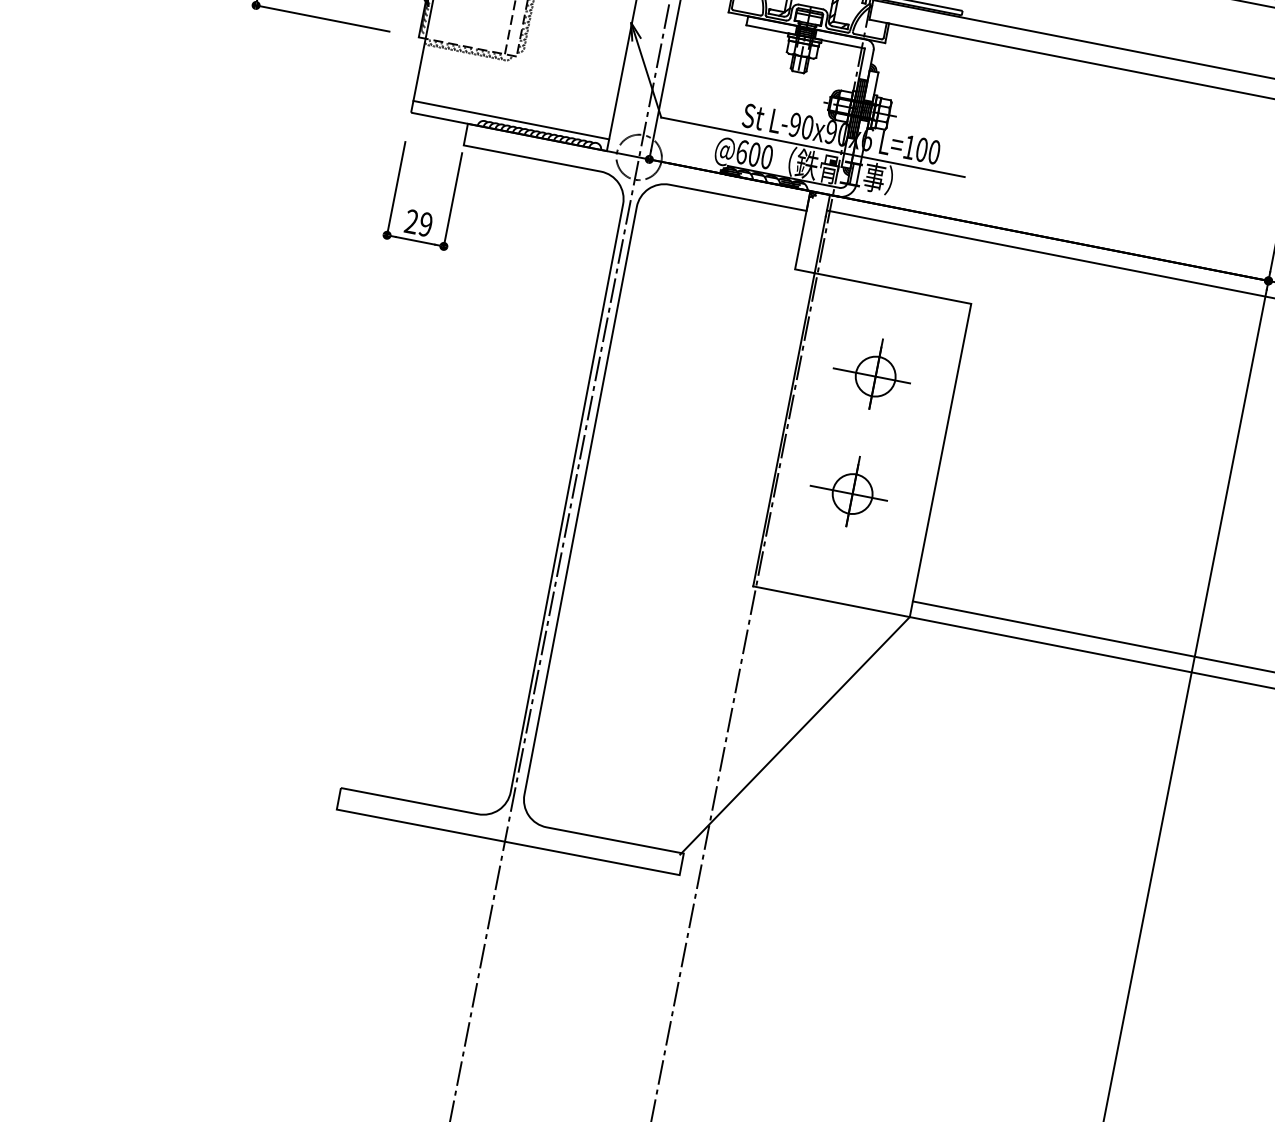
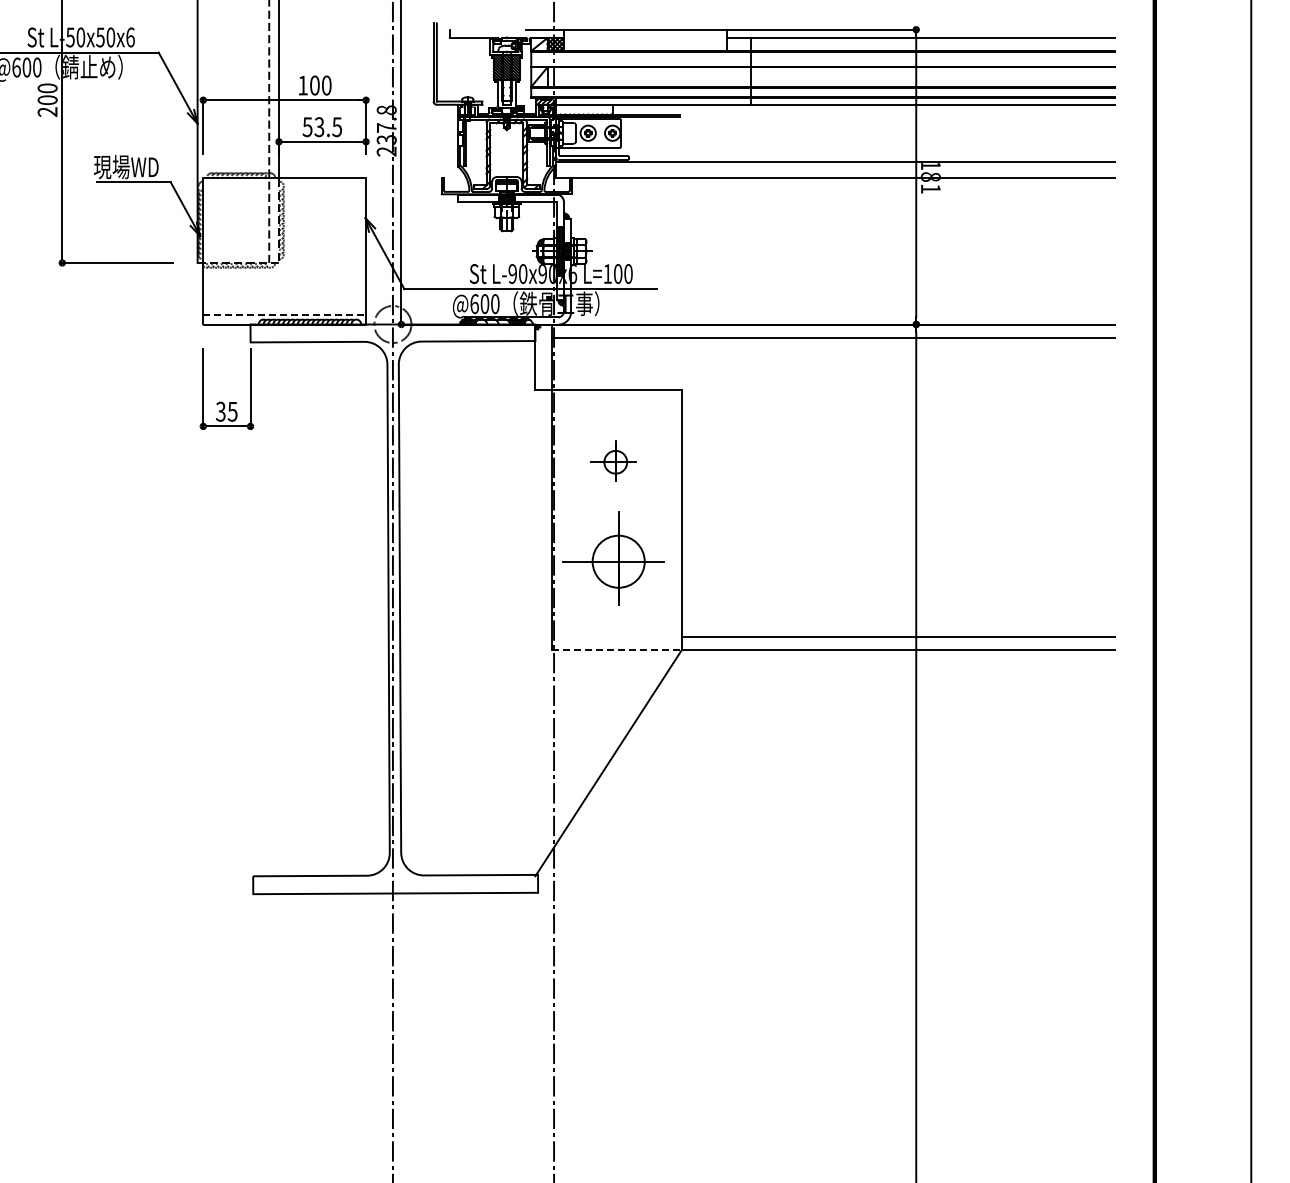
line: (512, 120) -> (285, 314), solid -> dashed
text: (418, 222) -> (226, 411), 29 -> 35
part: (872, 373) -> (613, 460), size x0.7
part: (849, 490) -> (613, 558), size x1.6
line: (832, 602) -> (617, 650), solid -> dashed

